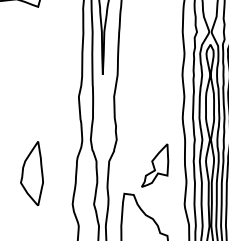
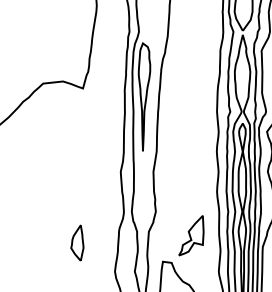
part: (32, 172) -> (77, 242), size x0.6

